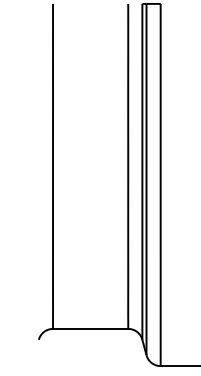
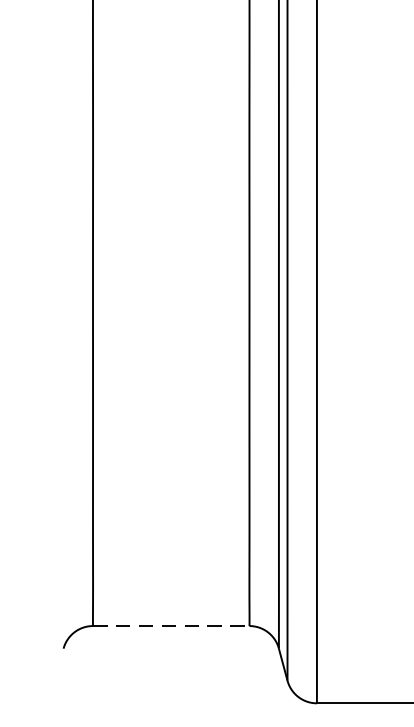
line: (90, 328) -> (170, 625), solid -> dashed

